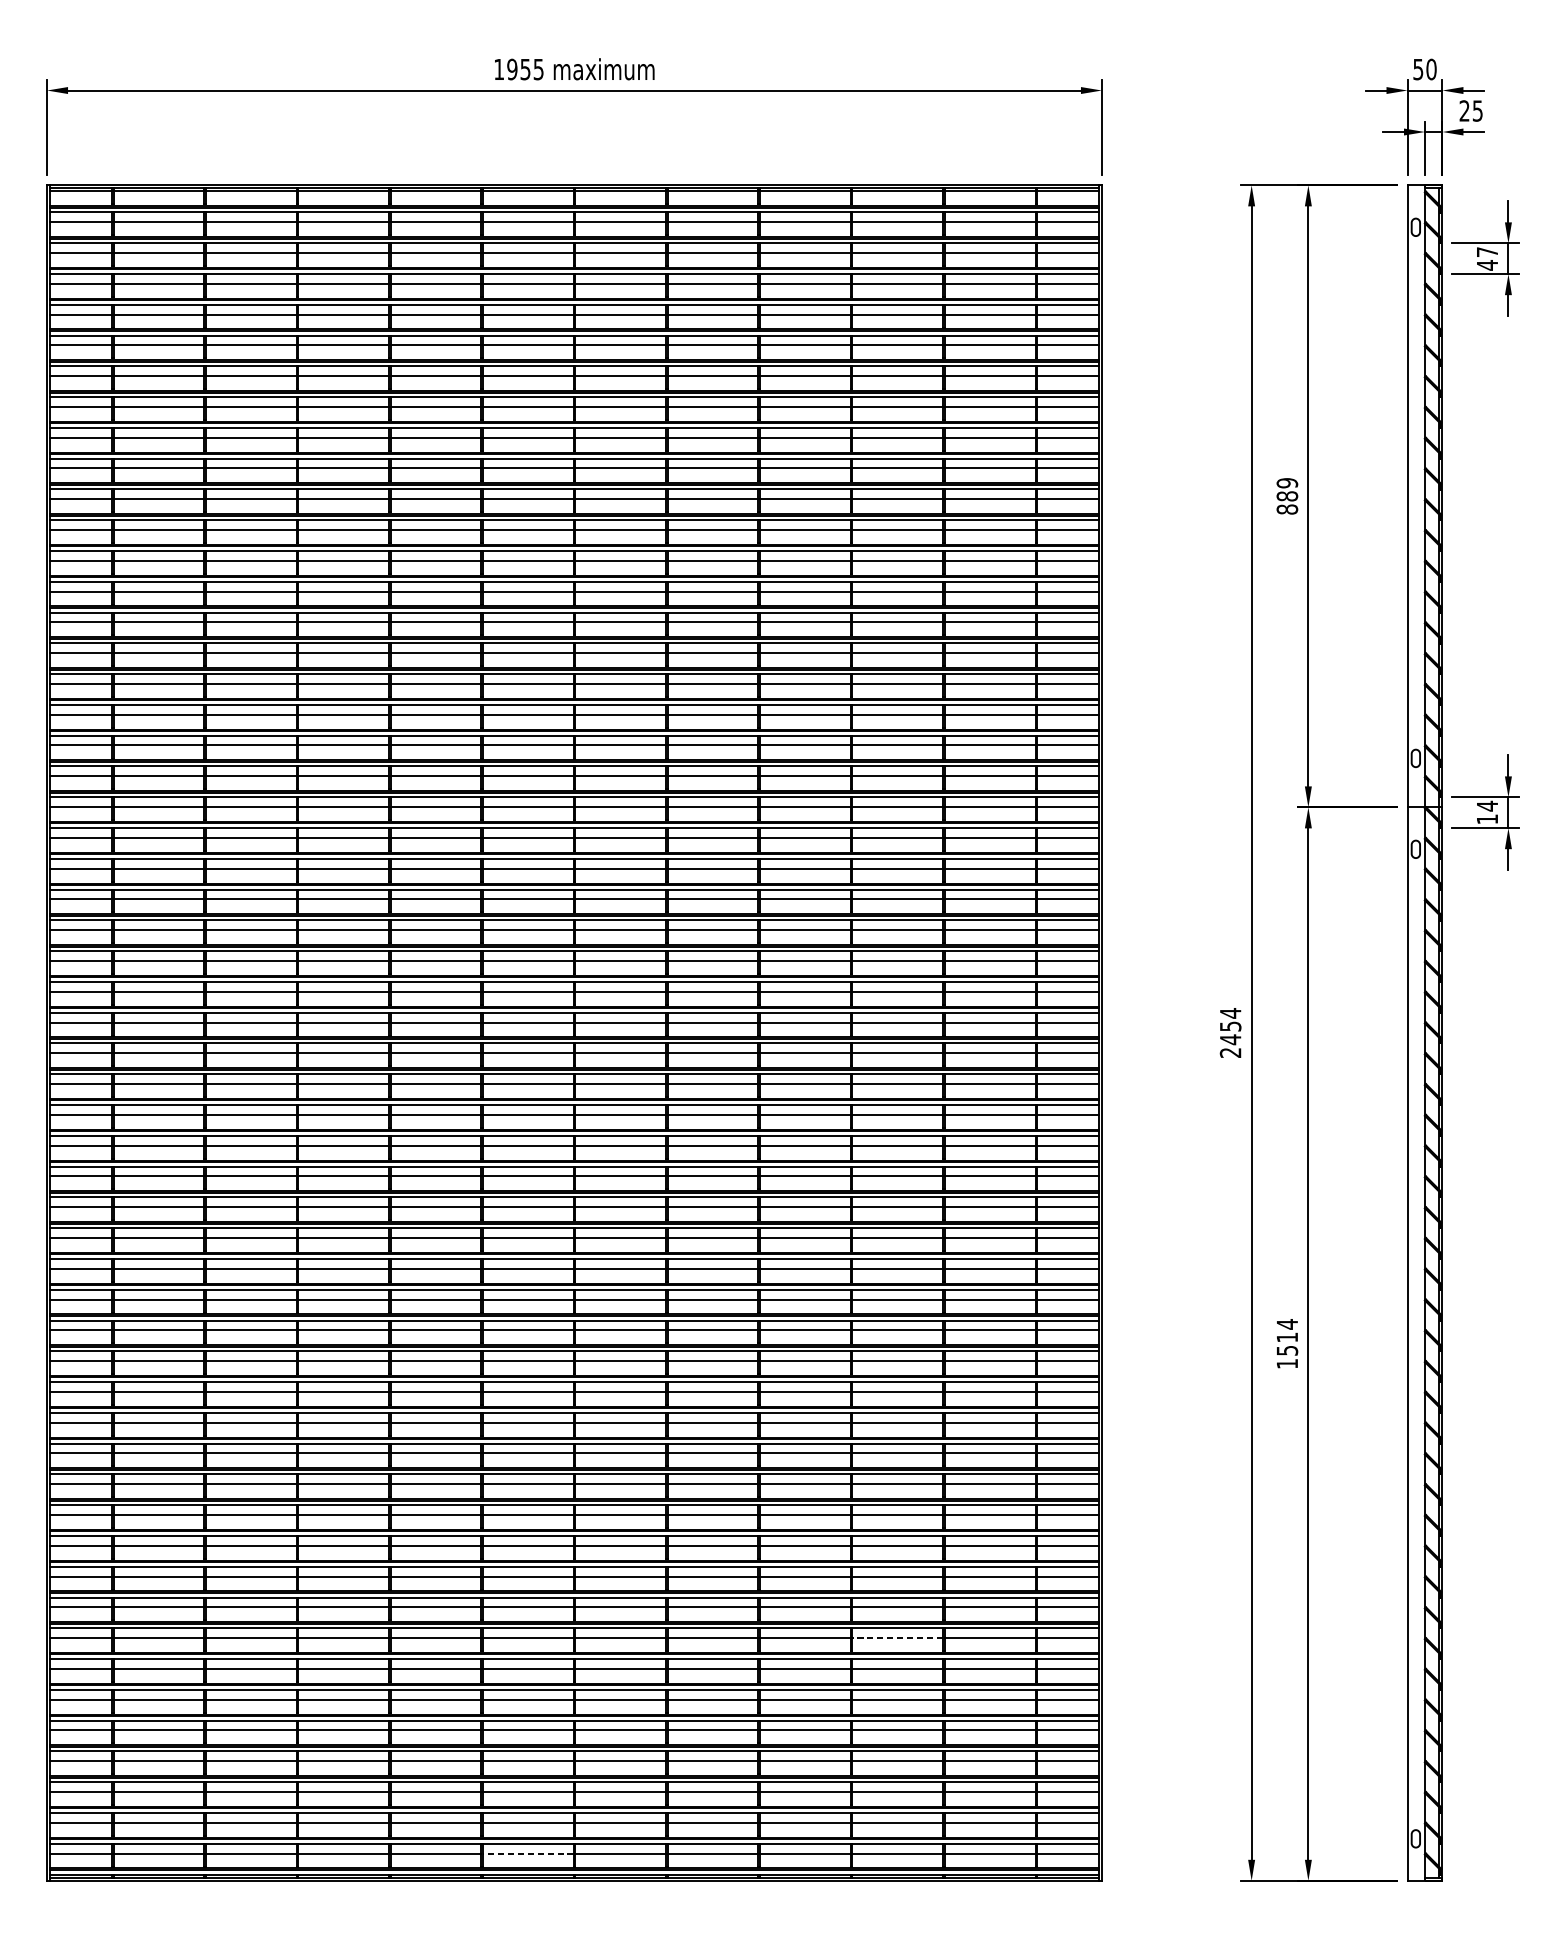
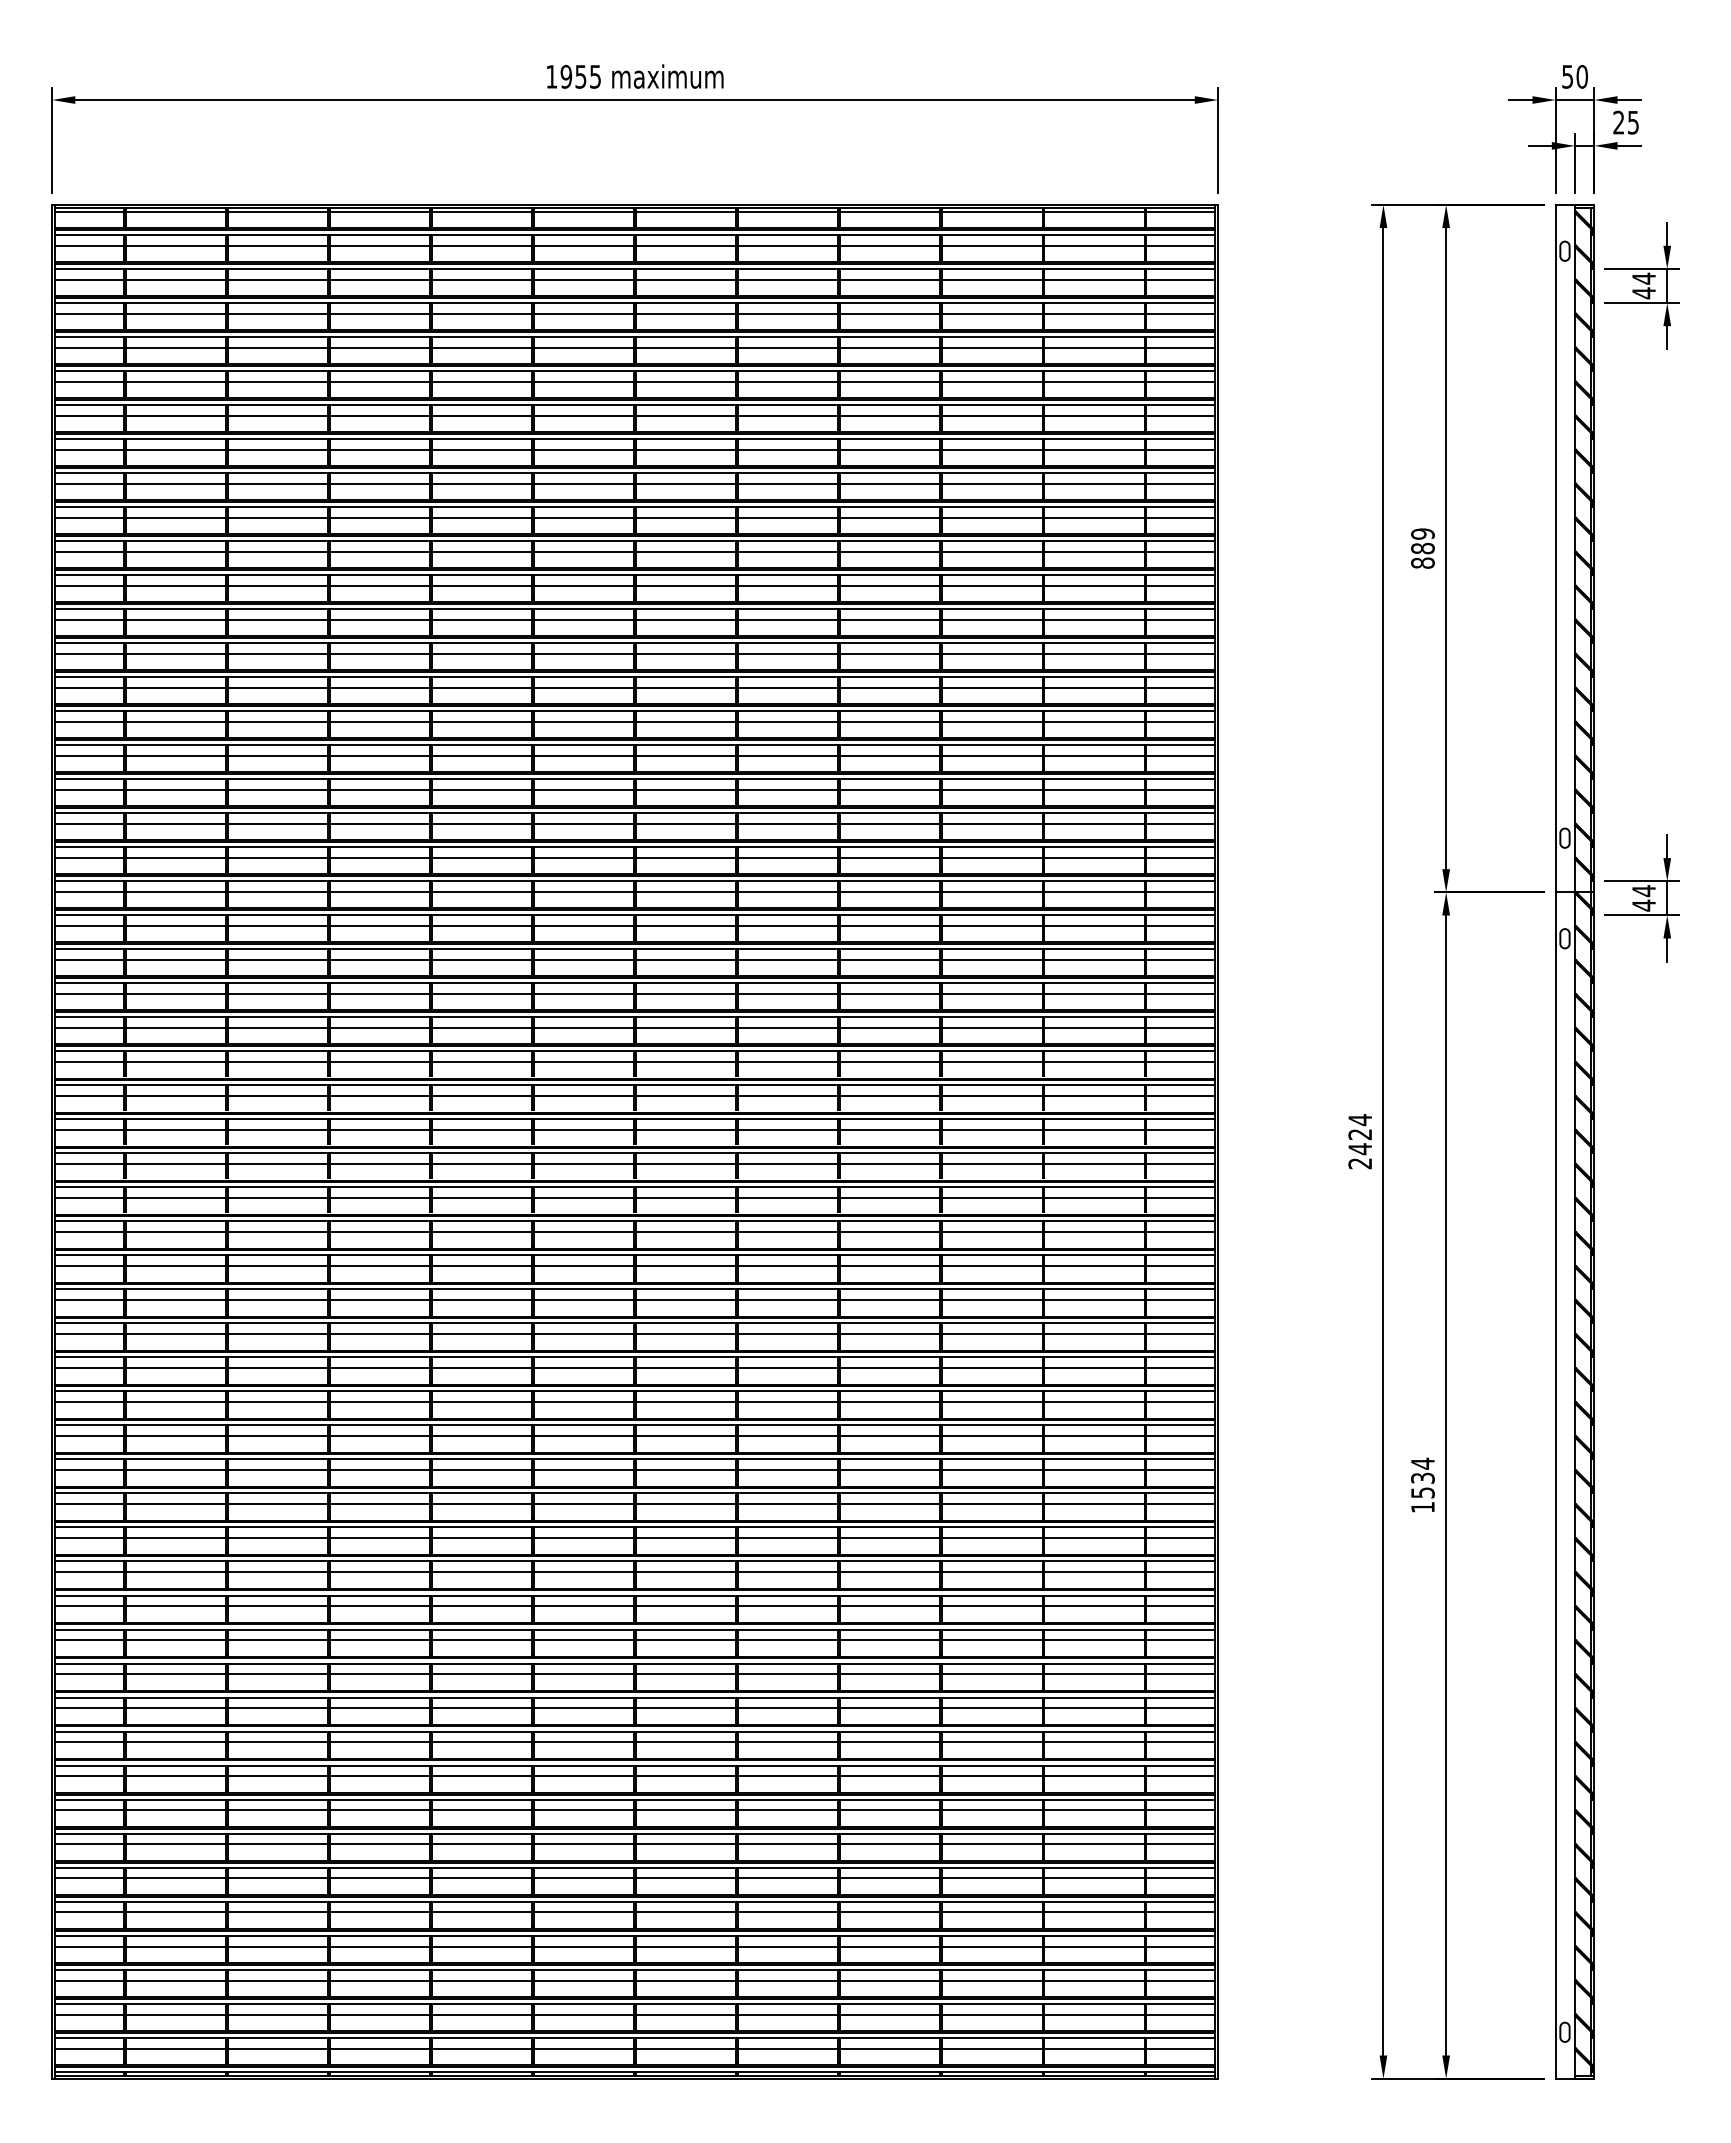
text: (1486, 251) -> (1643, 278), 47 -> 44
text: (1486, 819) -> (1643, 905), 14 -> 44
text: (1230, 1026) -> (1360, 1134), 2454 -> 2424
text: (1286, 1336) -> (1422, 1477), 1514 -> 1534
line: (897, 1638) -> (991, 1810), dashed -> solid
line: (527, 1853) -> (583, 2048), dashed -> solid

